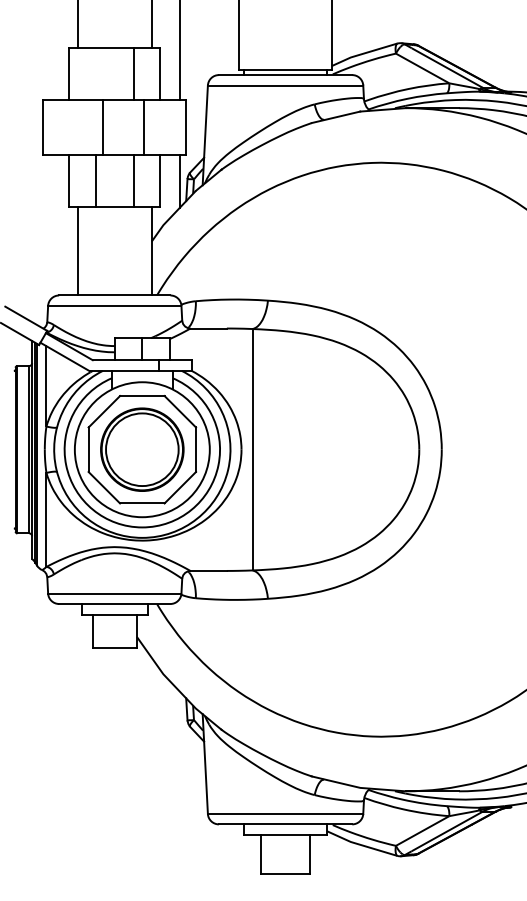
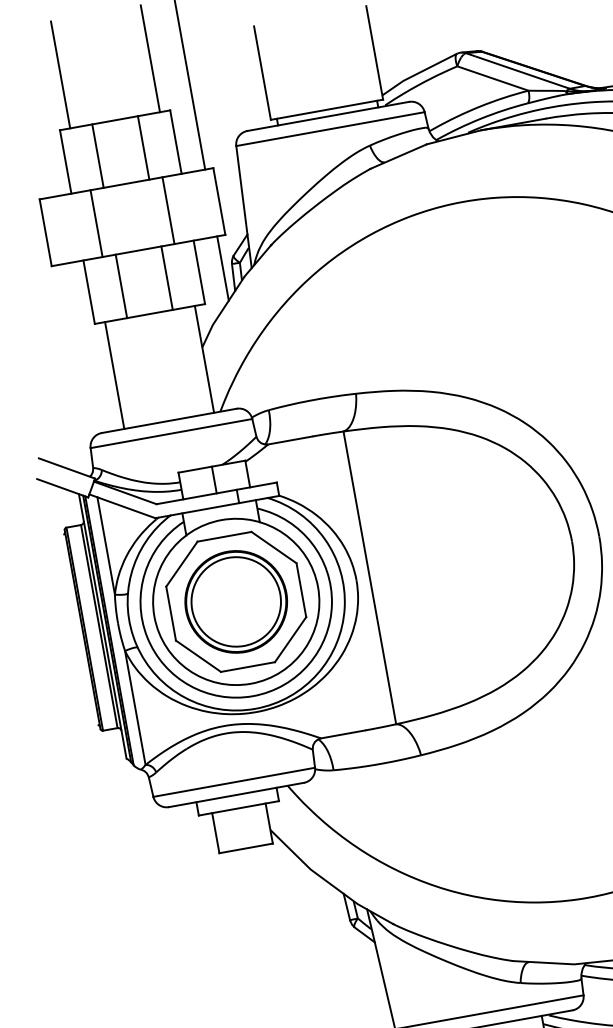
line: (95, 73) -> (97, 155), added
line: (103, 126) -> (96, 222), moved

